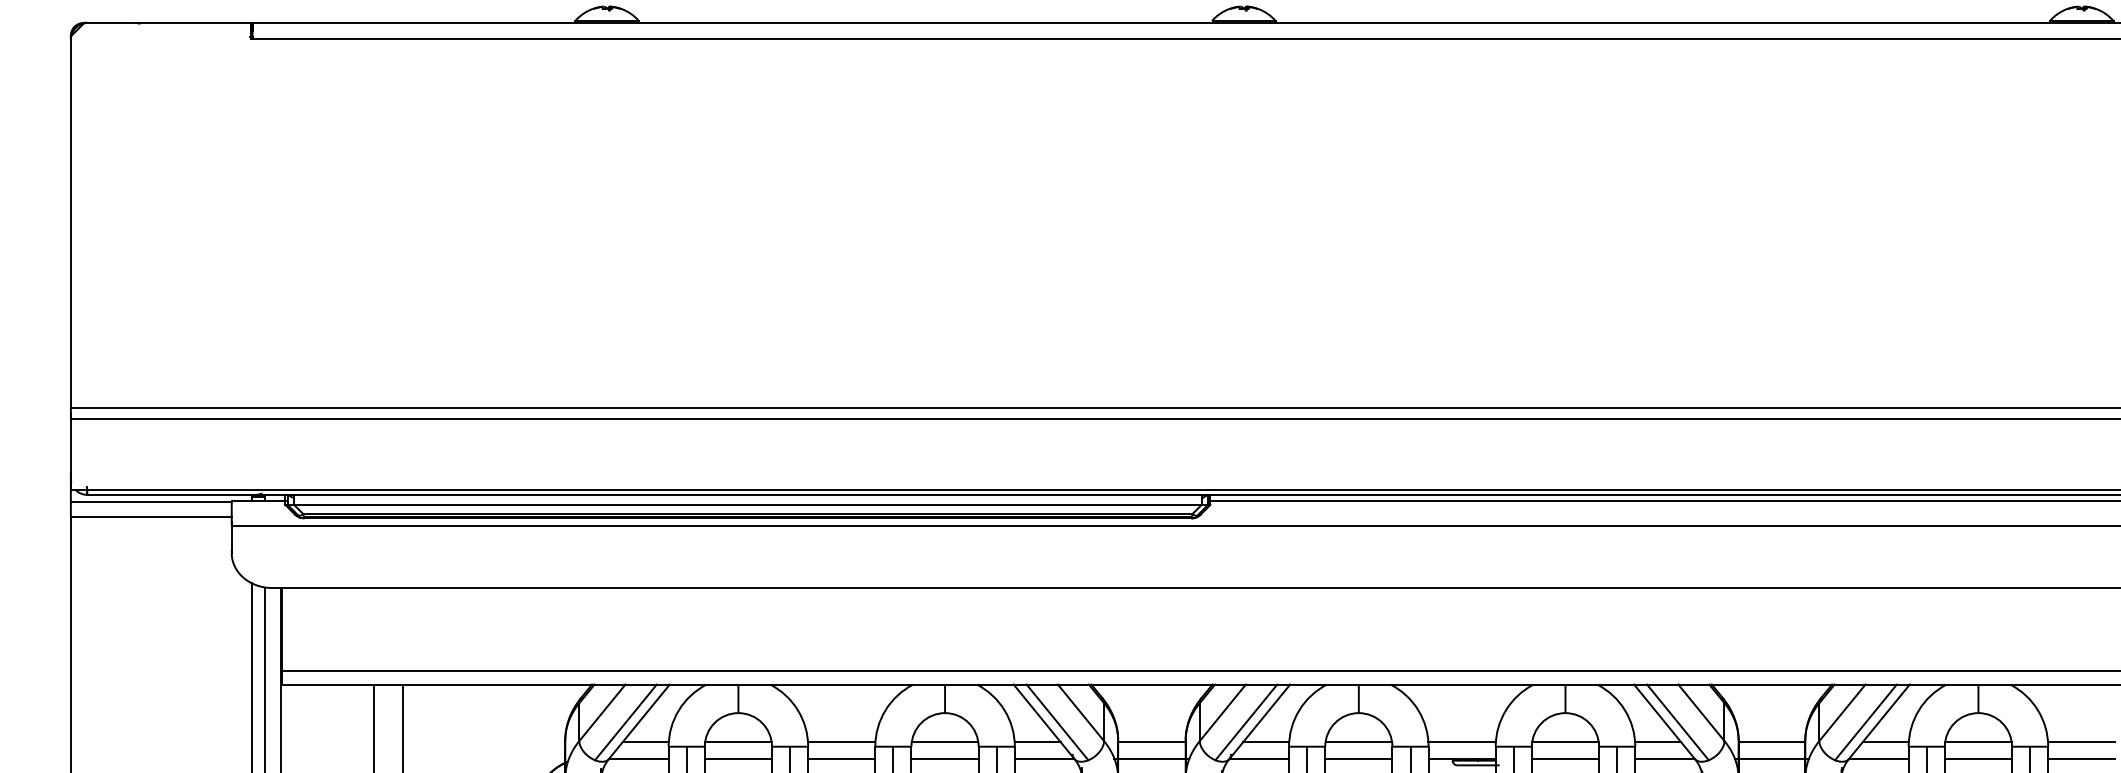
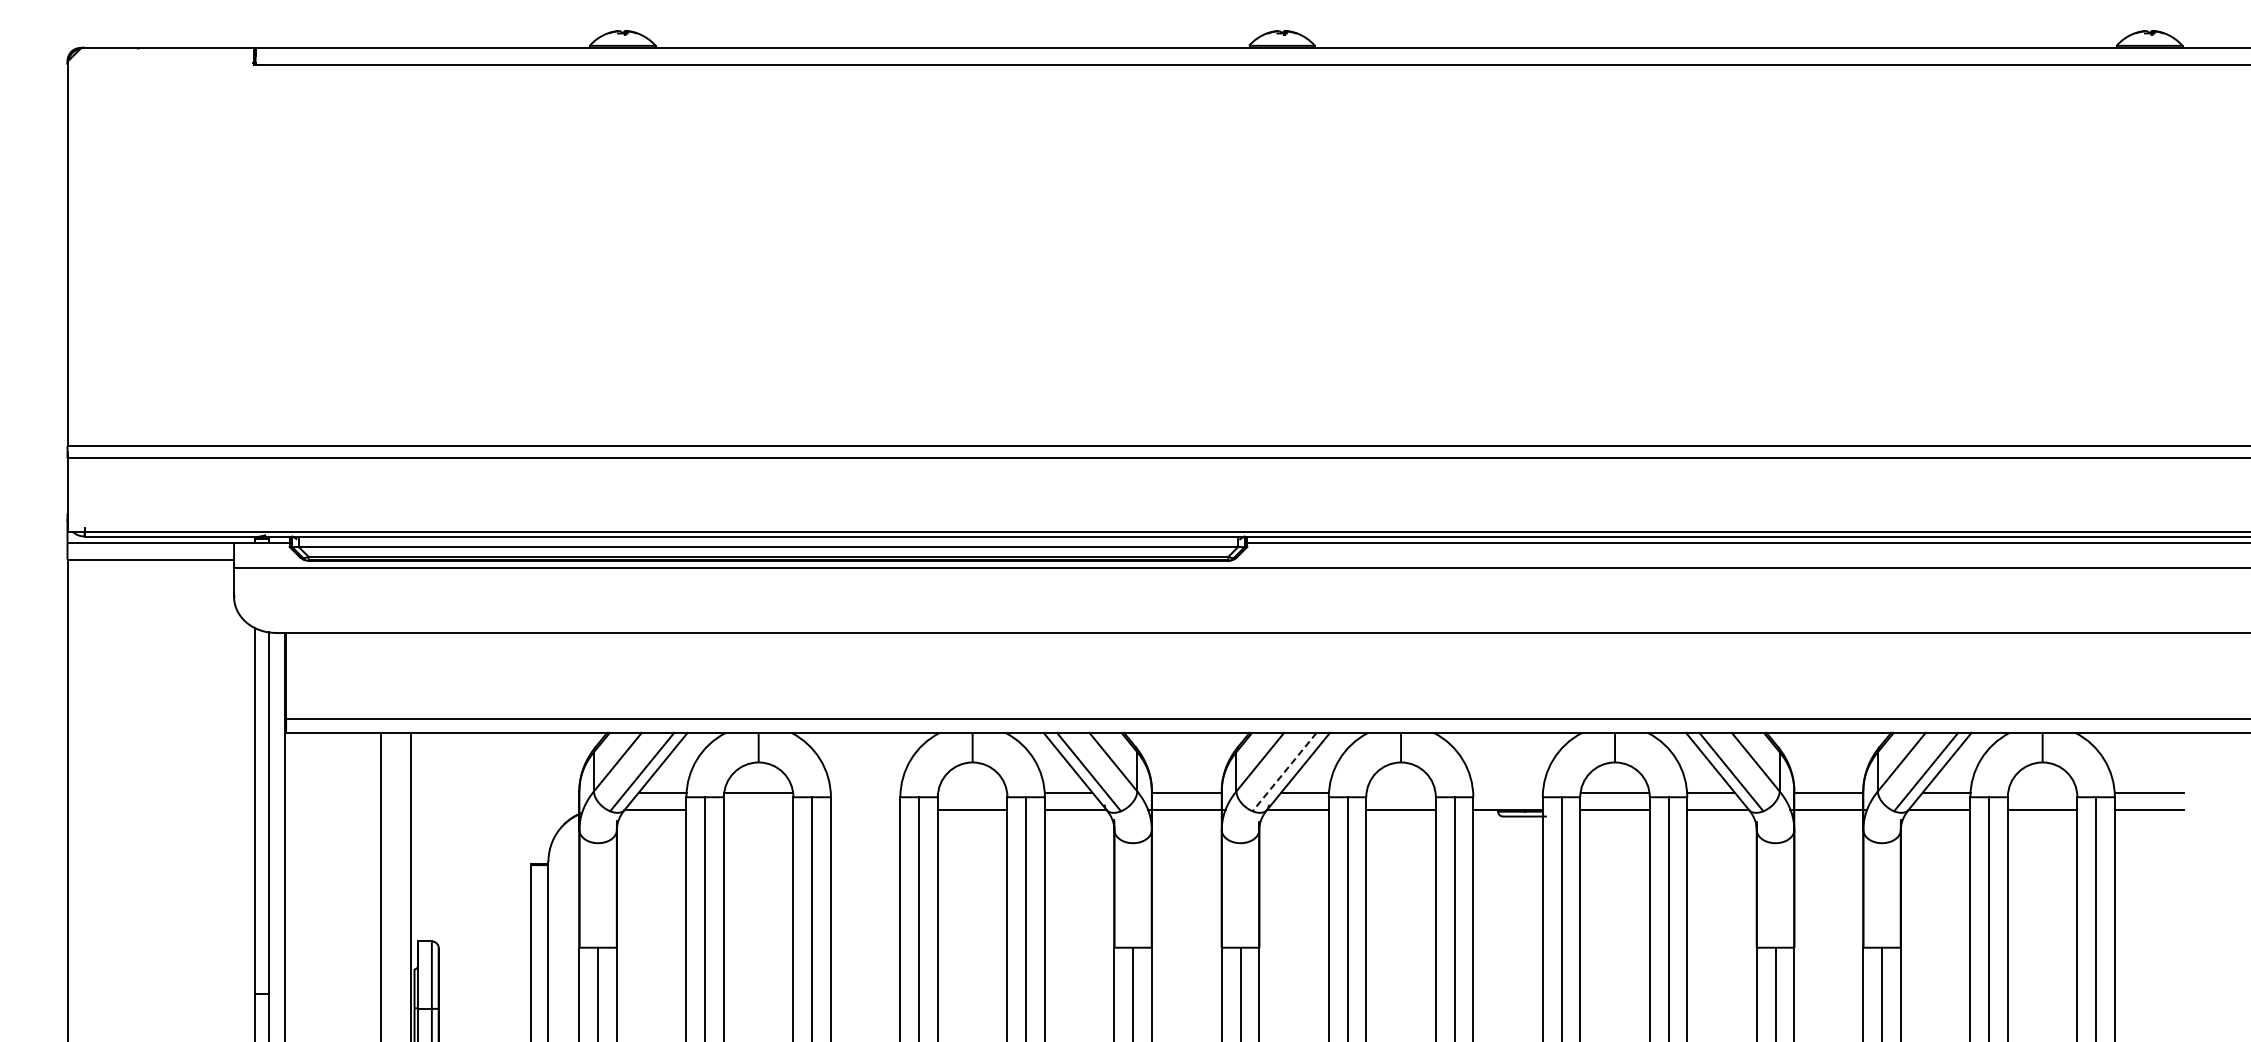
line: (1246, 722) -> (1284, 772), solid -> dashed
line: (841, 742) -> (865, 792), removed
line: (944, 742) -> (972, 792), removed
line: (1358, 742) -> (1400, 792), removed
line: (1461, 742) -> (1507, 792), removed
line: (1978, 742) -> (2042, 792), removed
line: (738, 758) -> (758, 809), removed
line: (841, 758) -> (865, 809), removed

